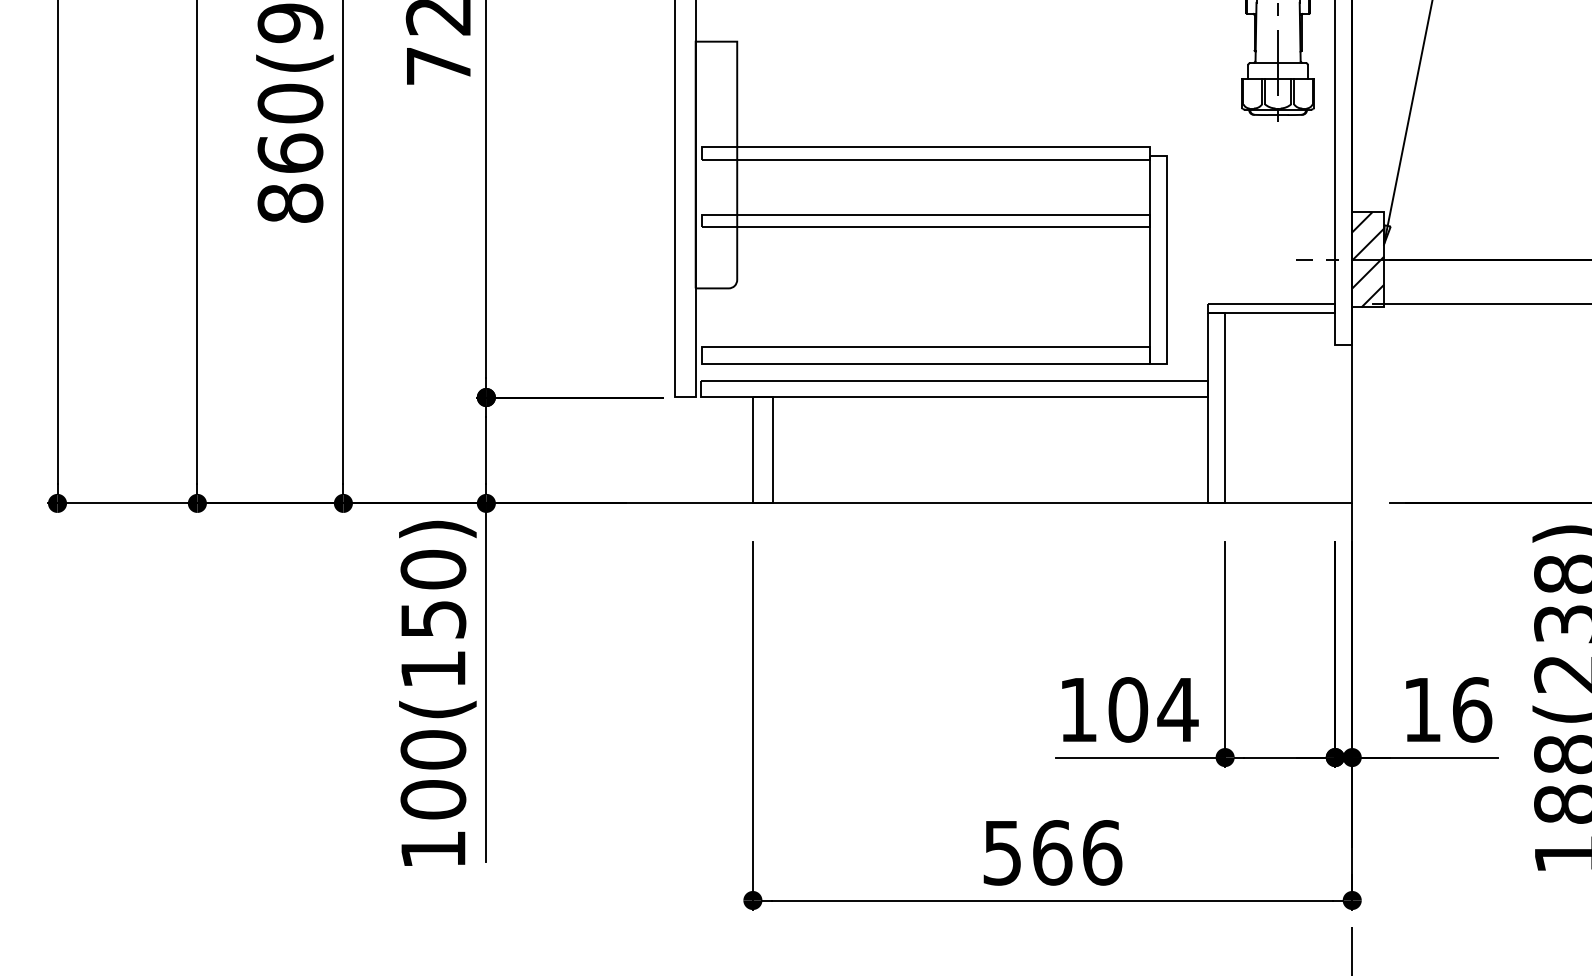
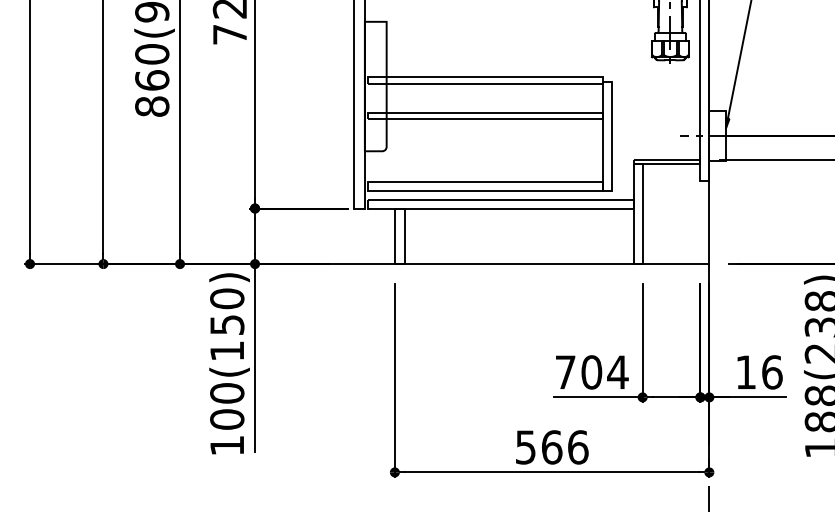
hatch: (1367, 260) -> (717, 136), removed
text: (1078, 708) -> (565, 371), 104 -> 704

